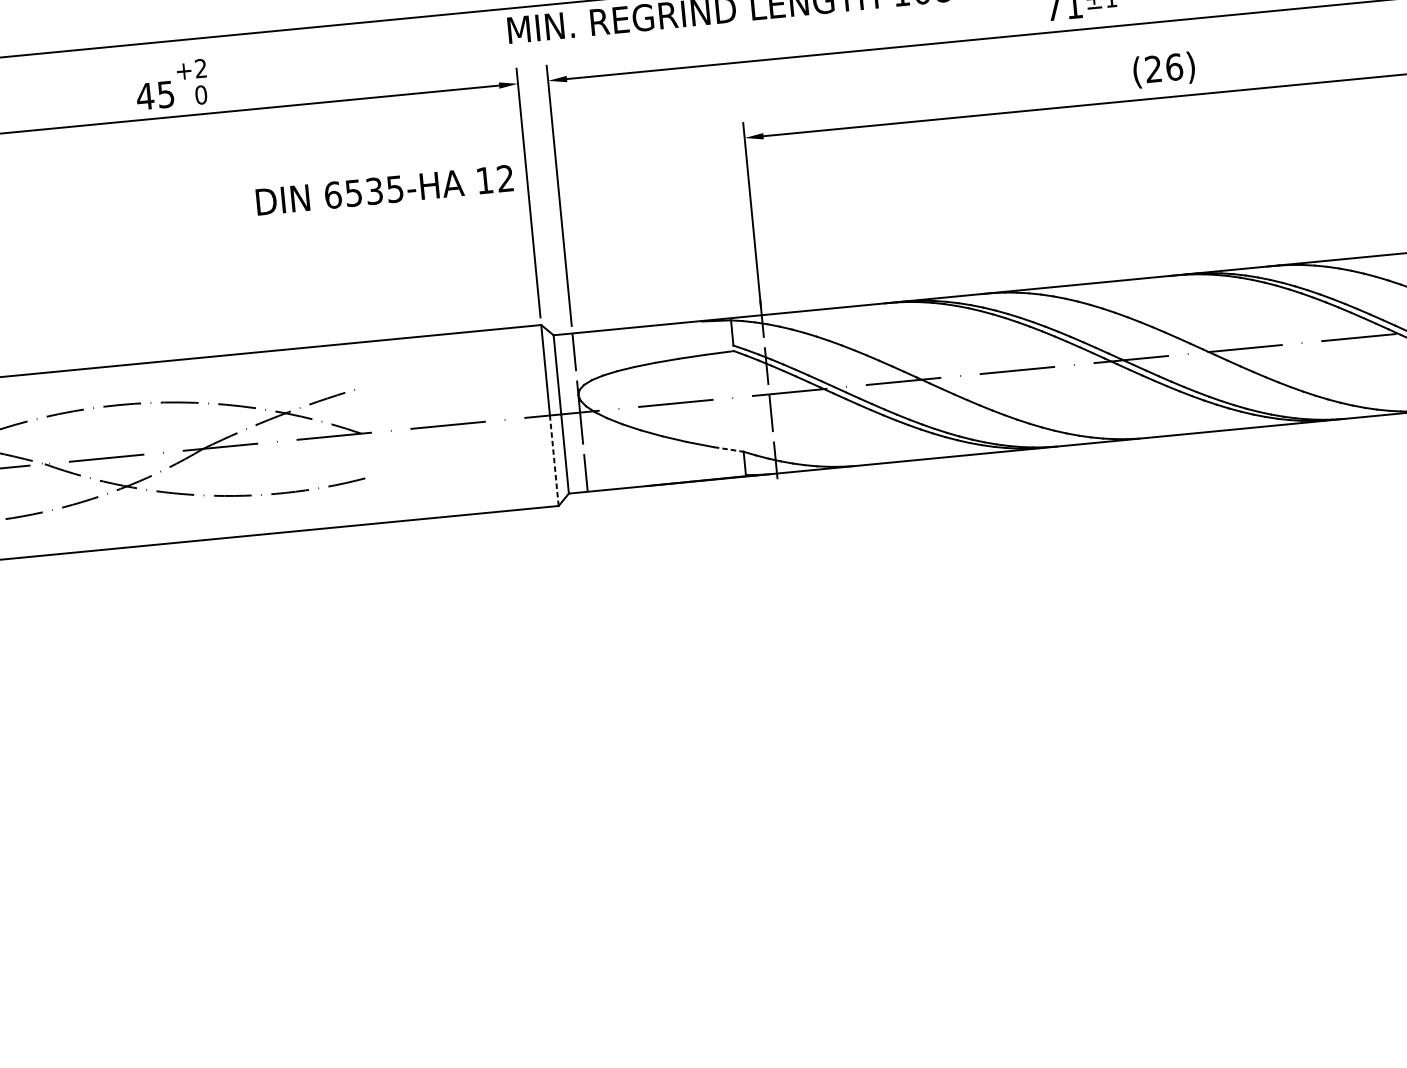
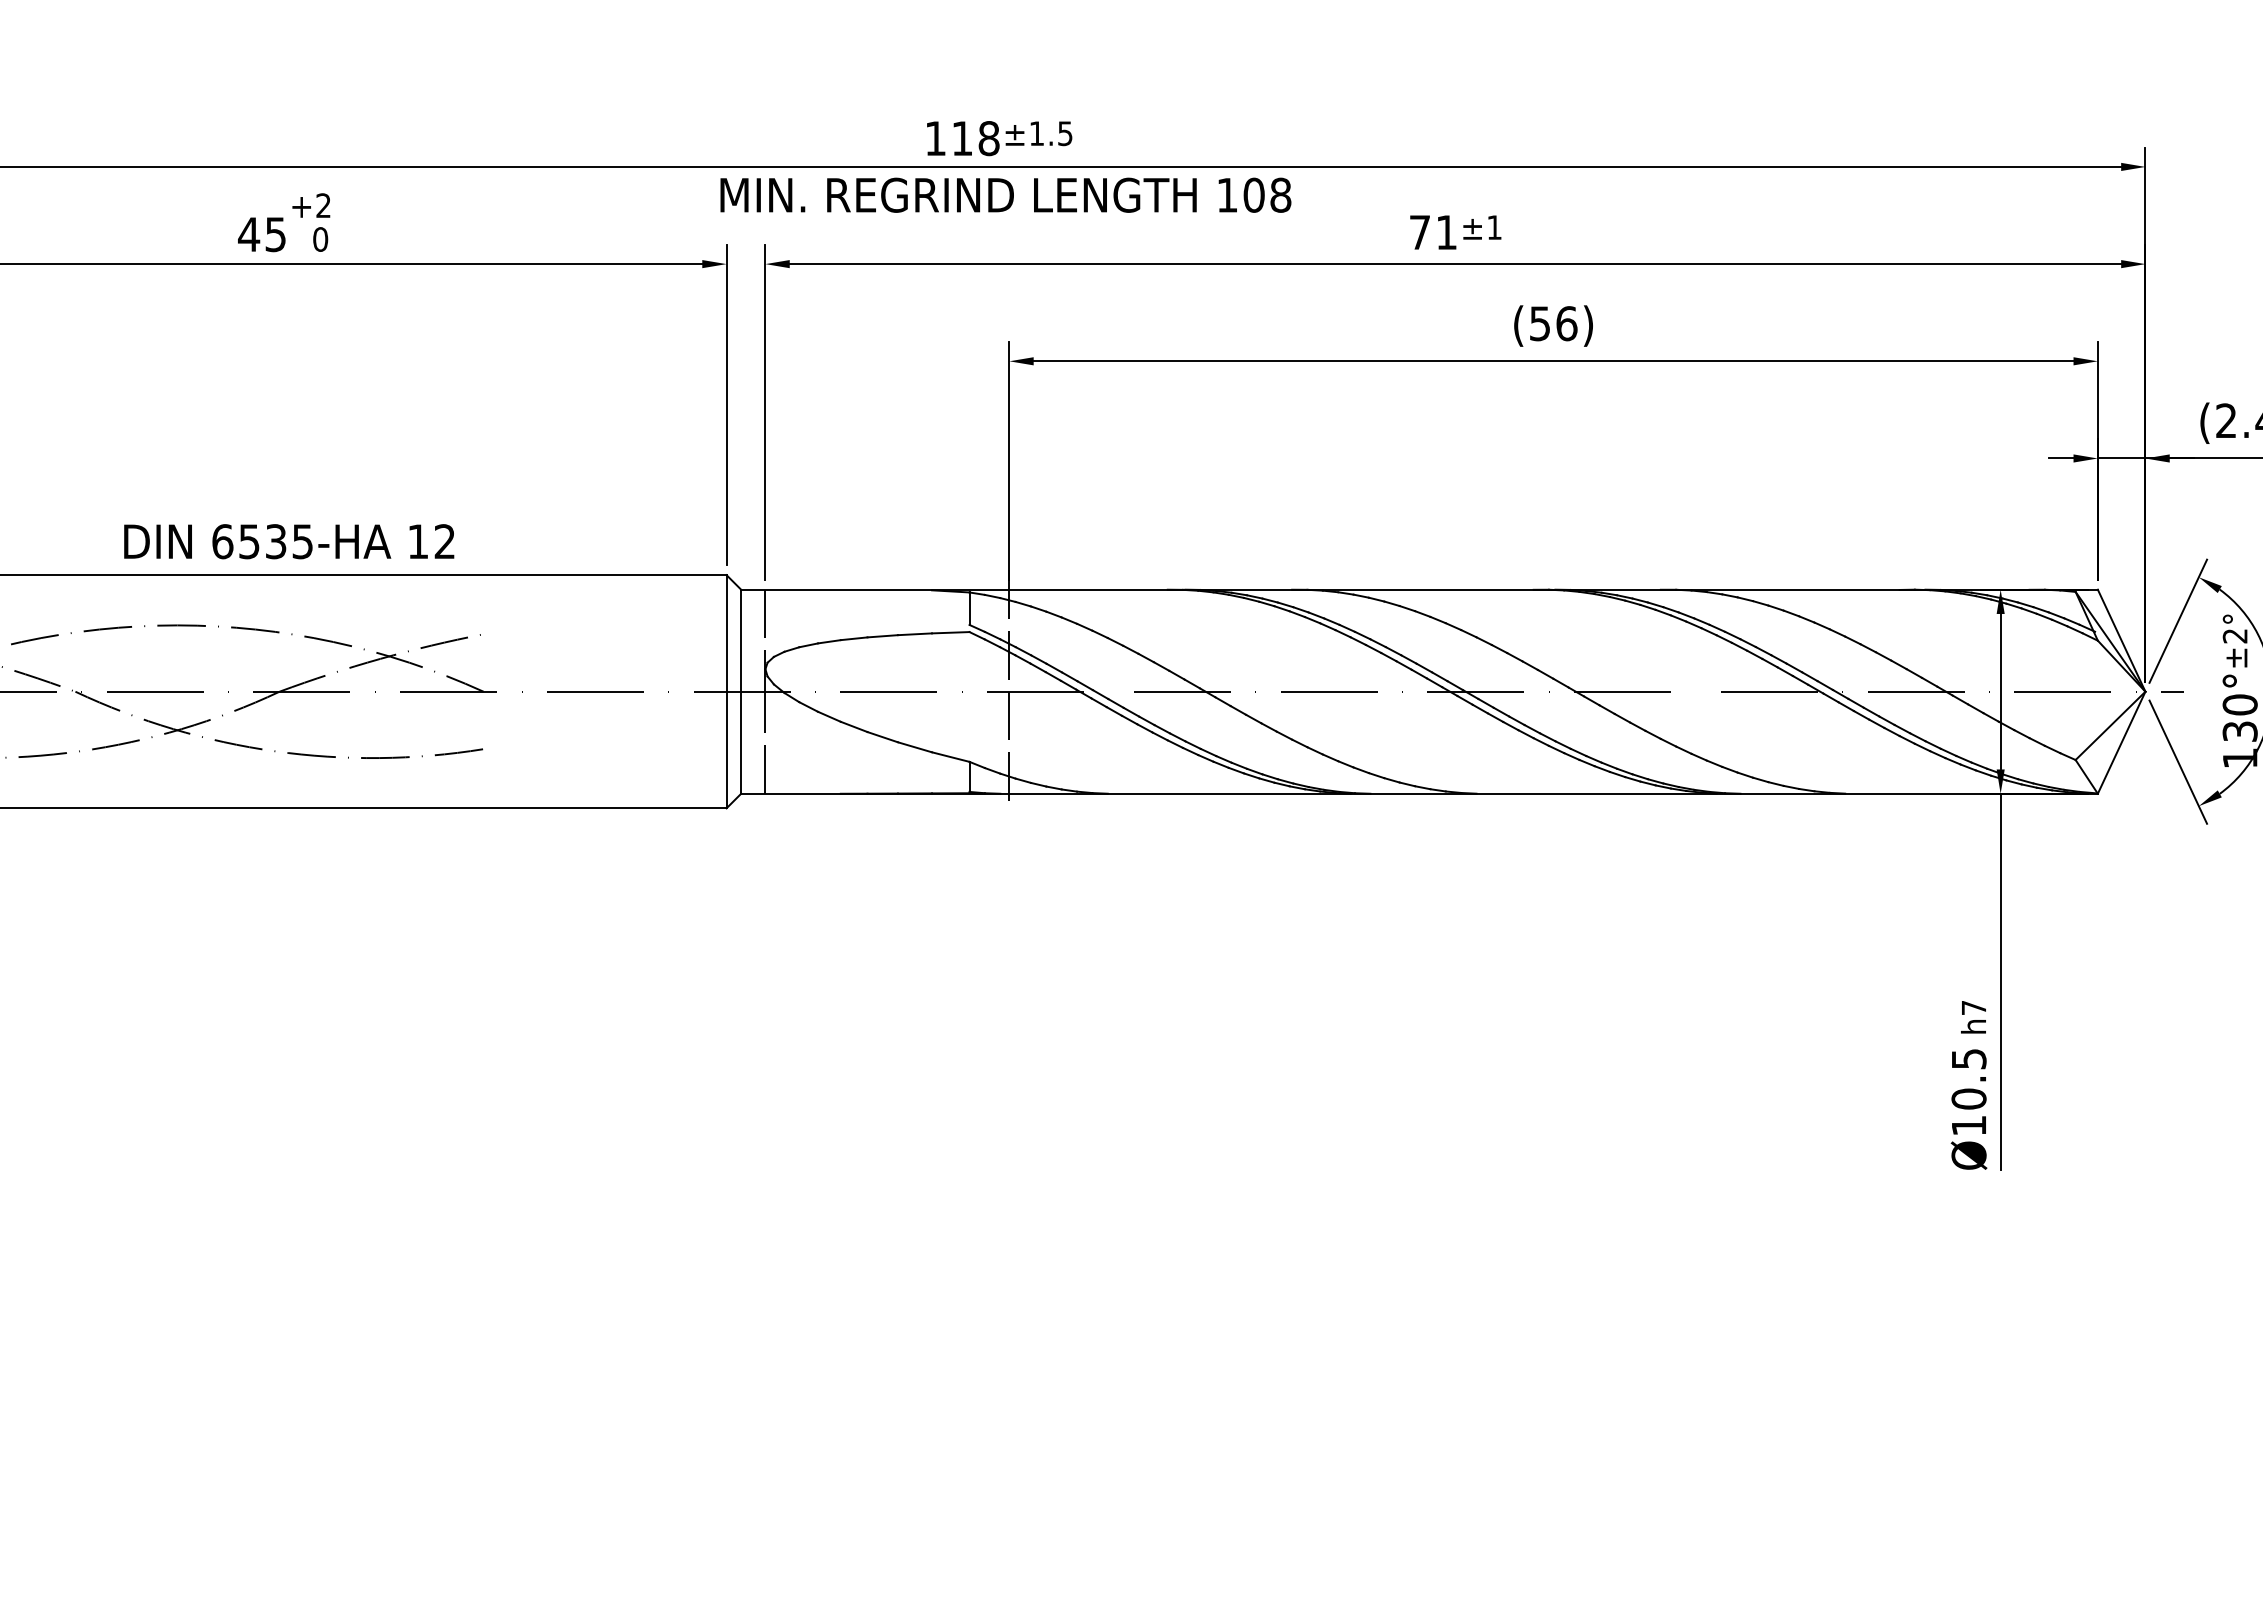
text: (1153, 69) -> (1539, 323), (26) -> (56)
text: (384, 190) -> (289, 541), moved
line: (729, 449) -> (951, 757), dashed -> solid
line: (554, 460) -> (726, 749), dashed -> solid

